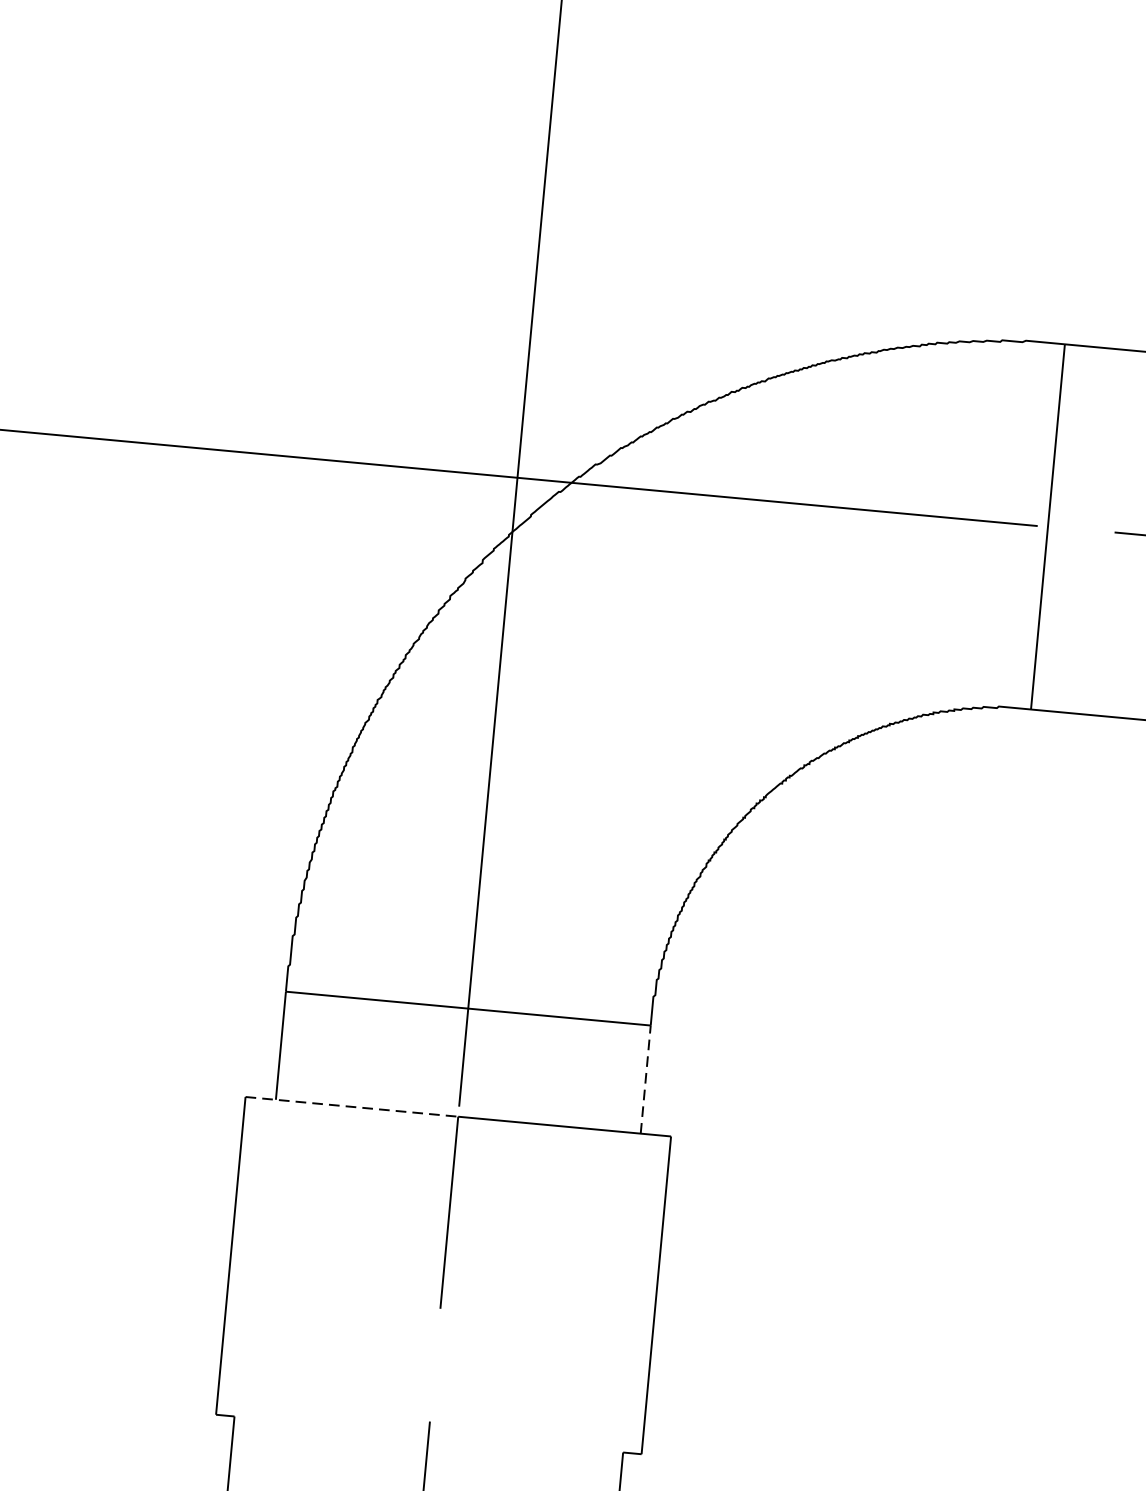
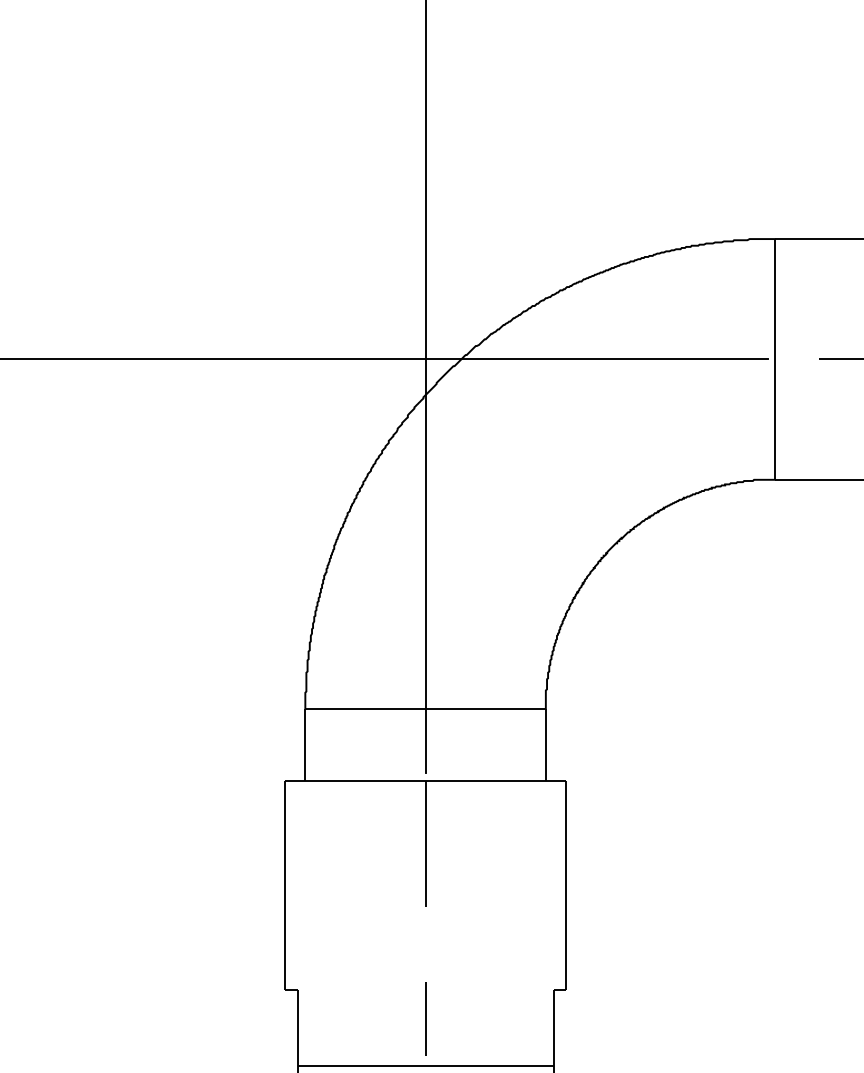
line: (645, 1080) -> (545, 745), dashed -> solid
line: (352, 1106) -> (355, 780), dashed -> solid

